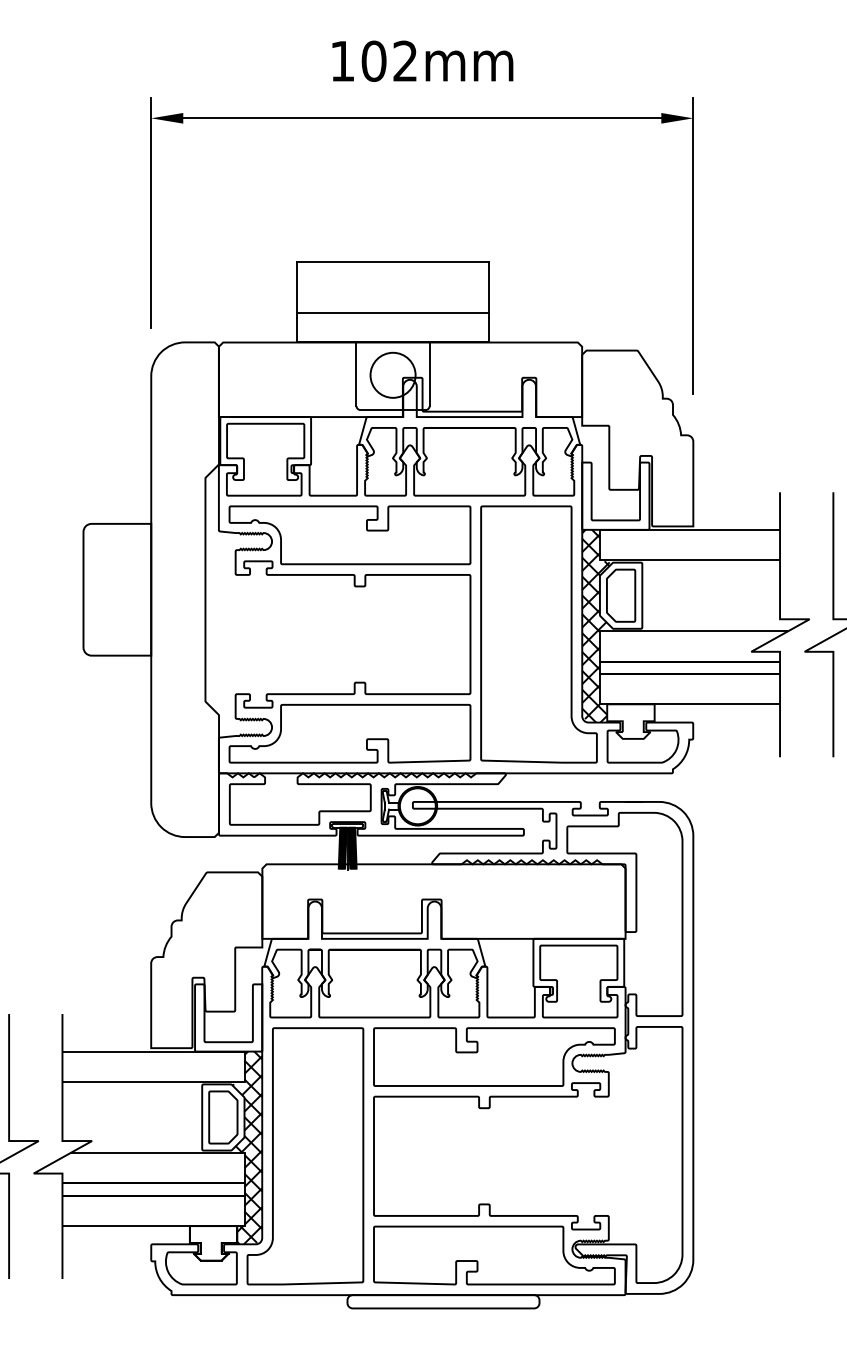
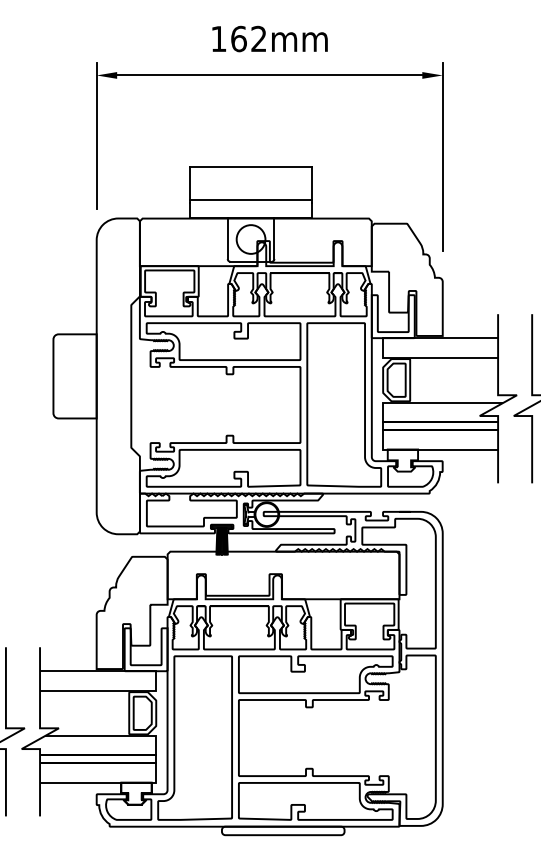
text: (373, 60) -> (238, 38), 102mm -> 162mm
hatch: (595, 625) -> (380, 399), removed
hatch: (246, 1147) -> (157, 732), removed

